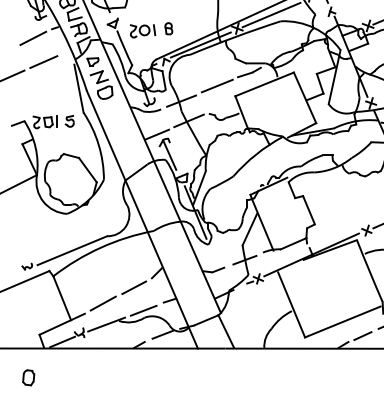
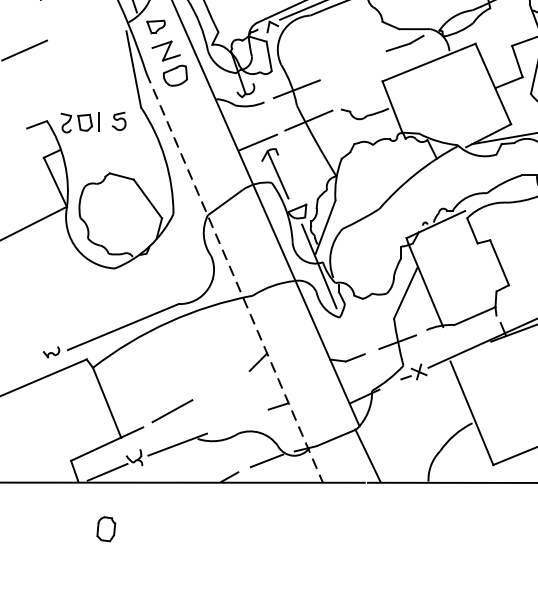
line: (43, 61) -> (77, 26), removed
line: (216, 85) -> (352, 64), removed
line: (142, 220) -> (234, 279), solid -> dashed
line: (134, 287) -> (222, 385), removed
line: (143, 310) -> (236, 422), removed
part: (28, 377) -> (105, 528), moved

